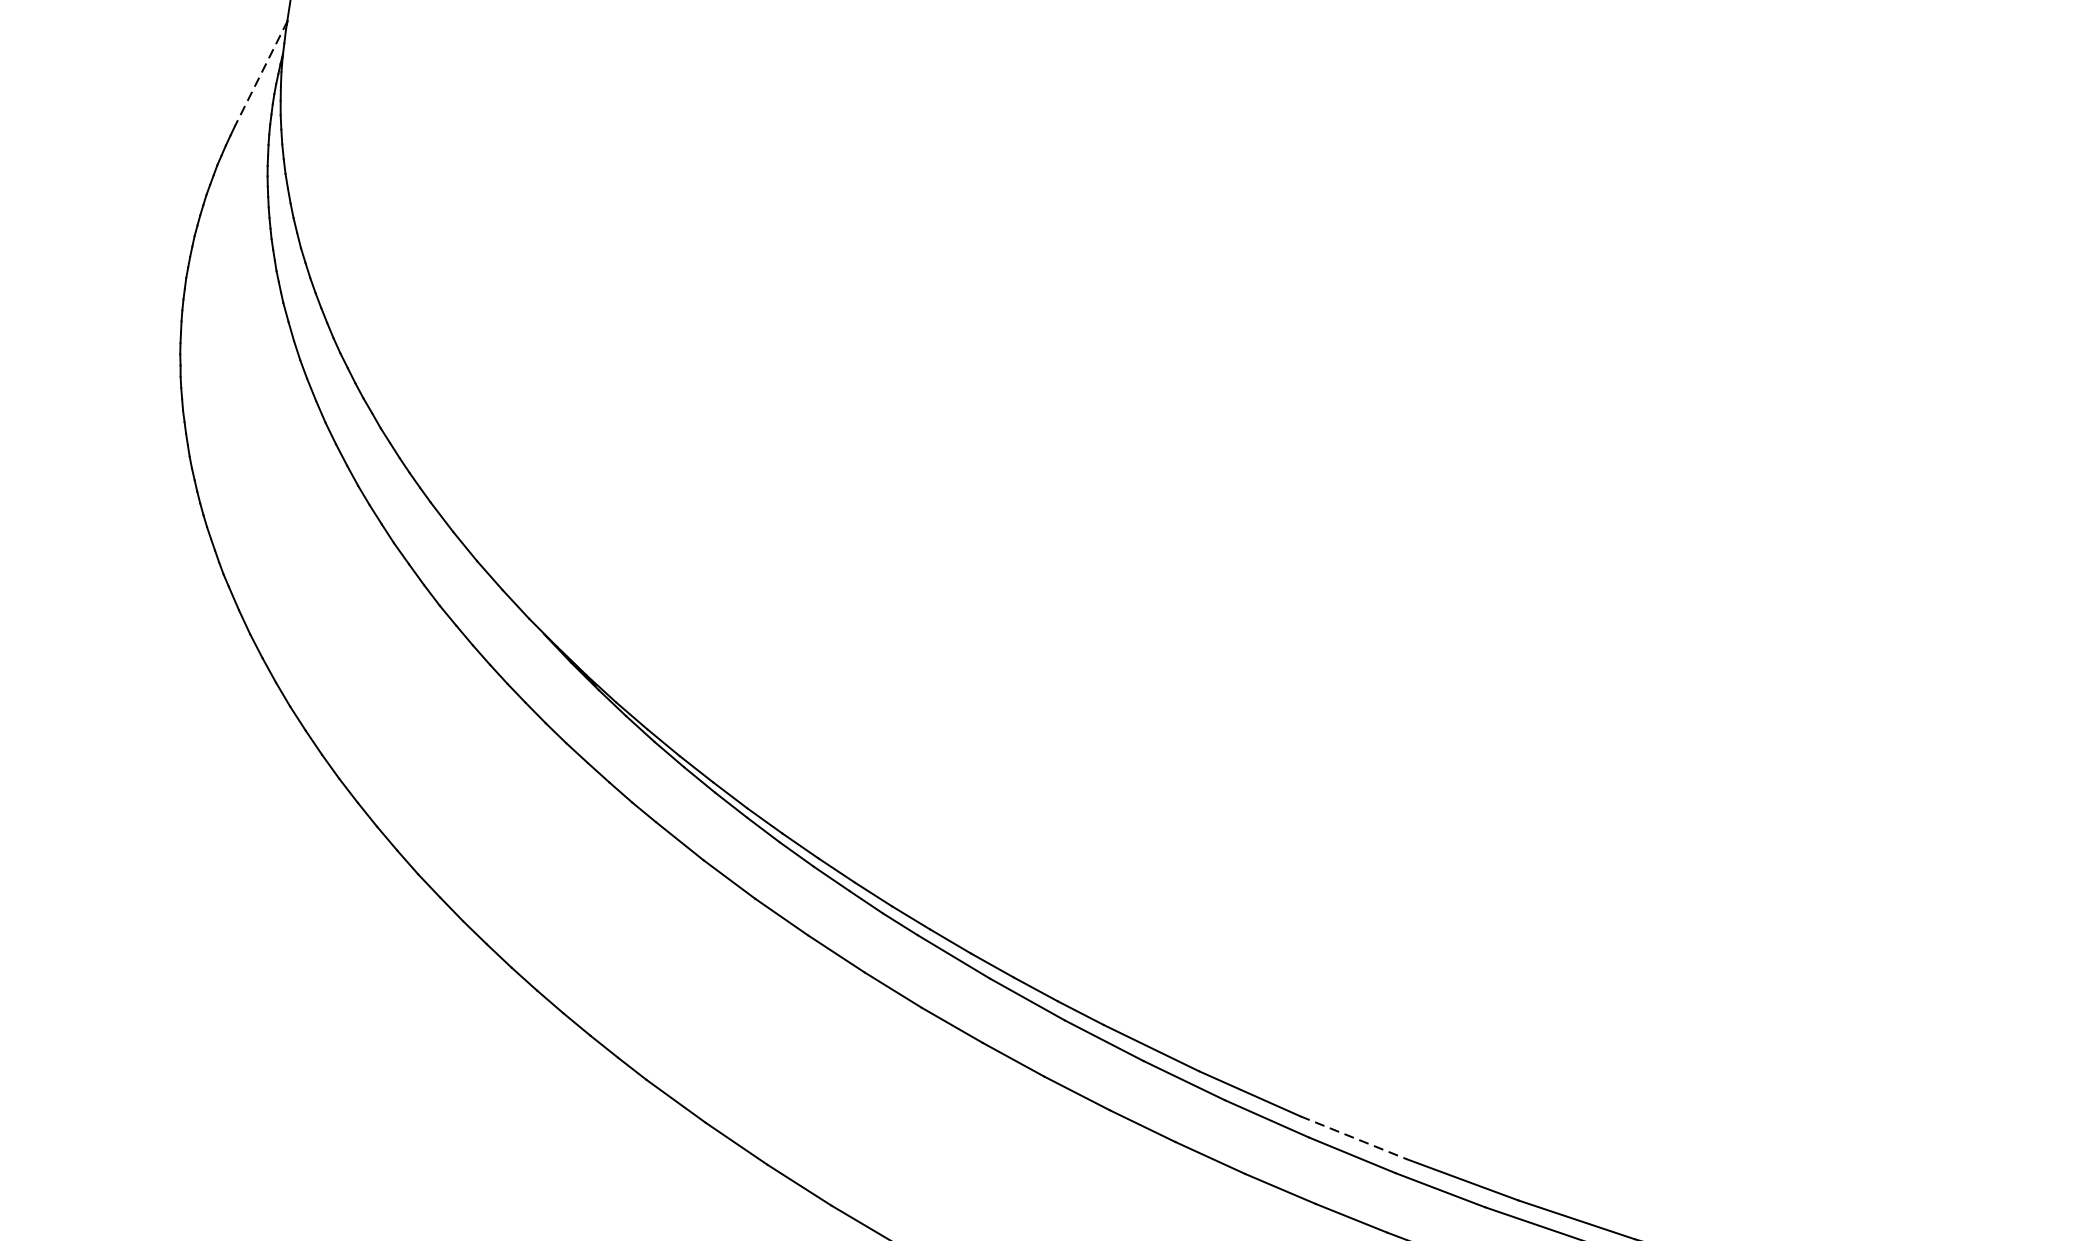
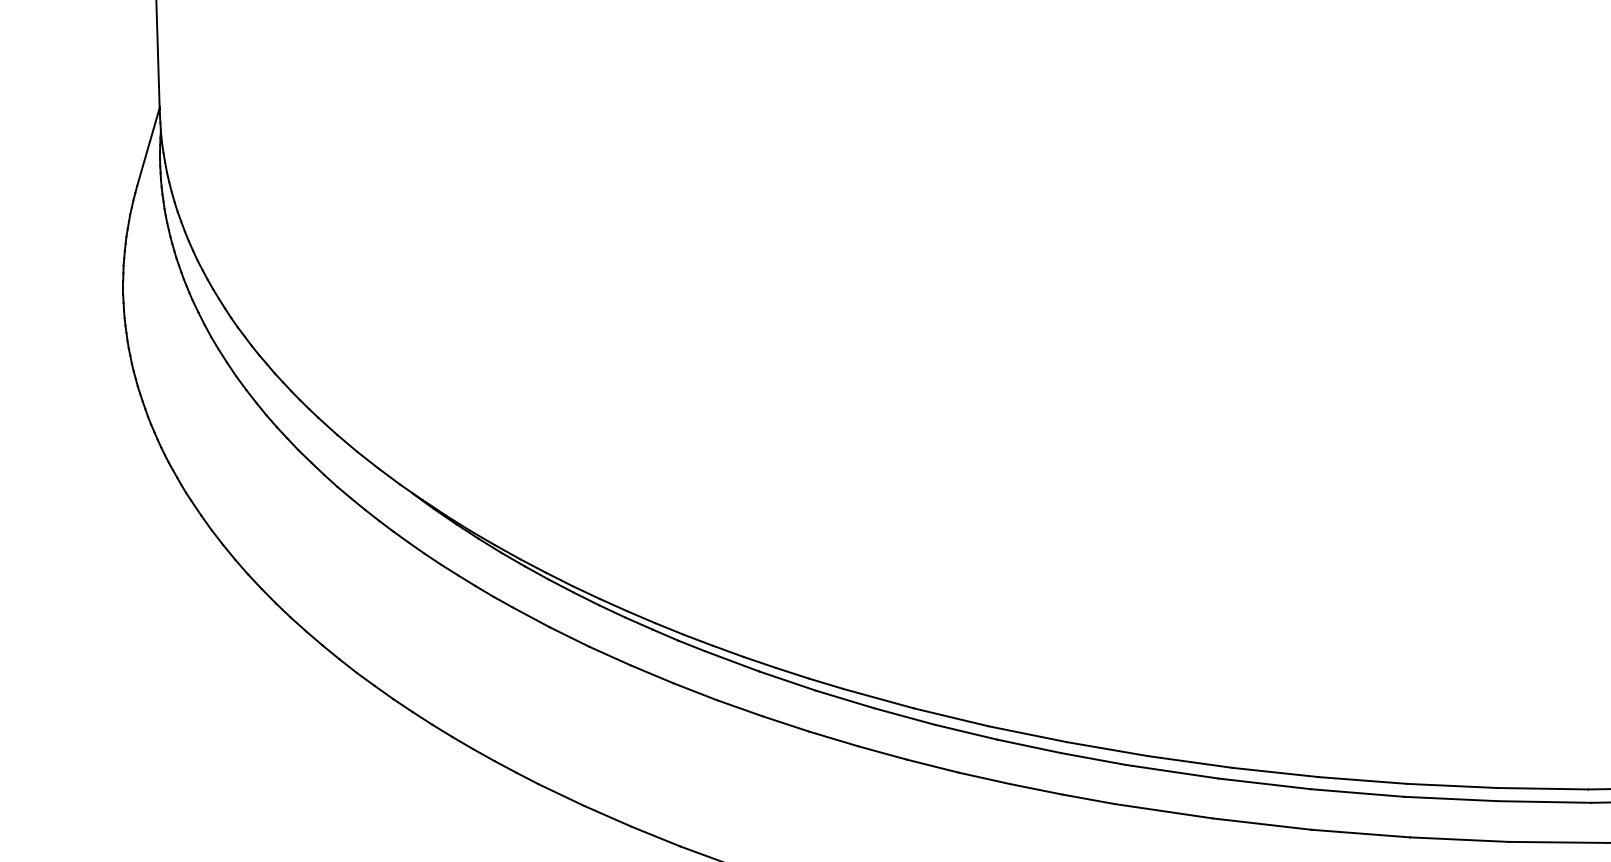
line: (261, 73) -> (148, 146), dashed -> solid
line: (1353, 1138) -> (1027, 734), dashed -> solid

